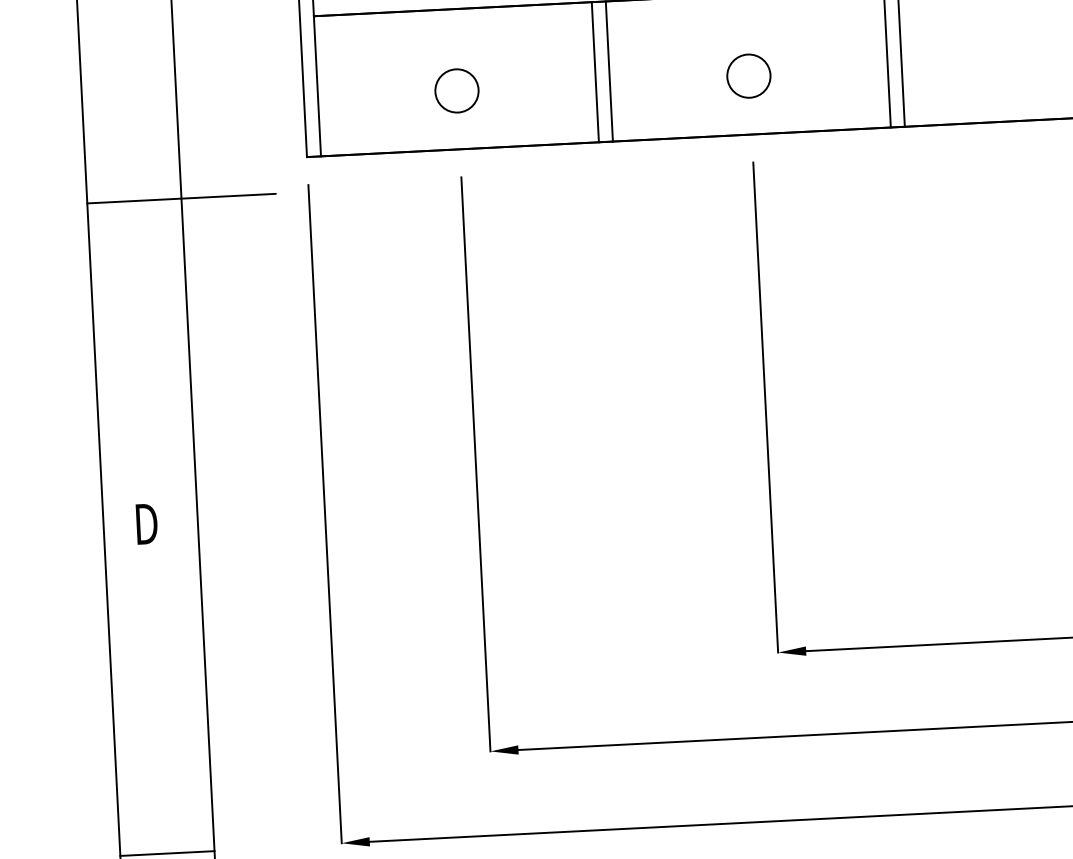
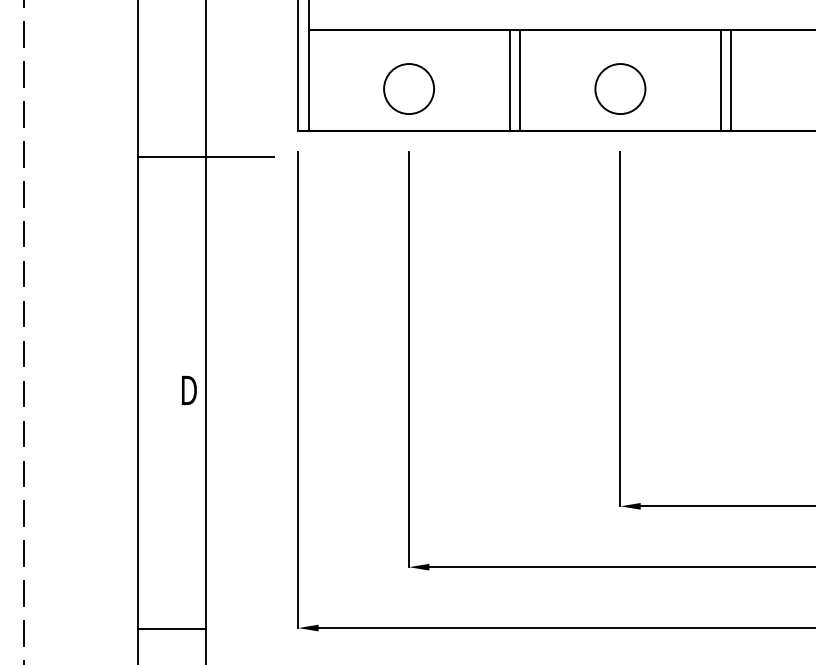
circle: (748, 75) -> (620, 88), size x1.6
circle: (456, 90) -> (408, 88), size x1.6
text: (147, 524) -> (189, 390), moved

